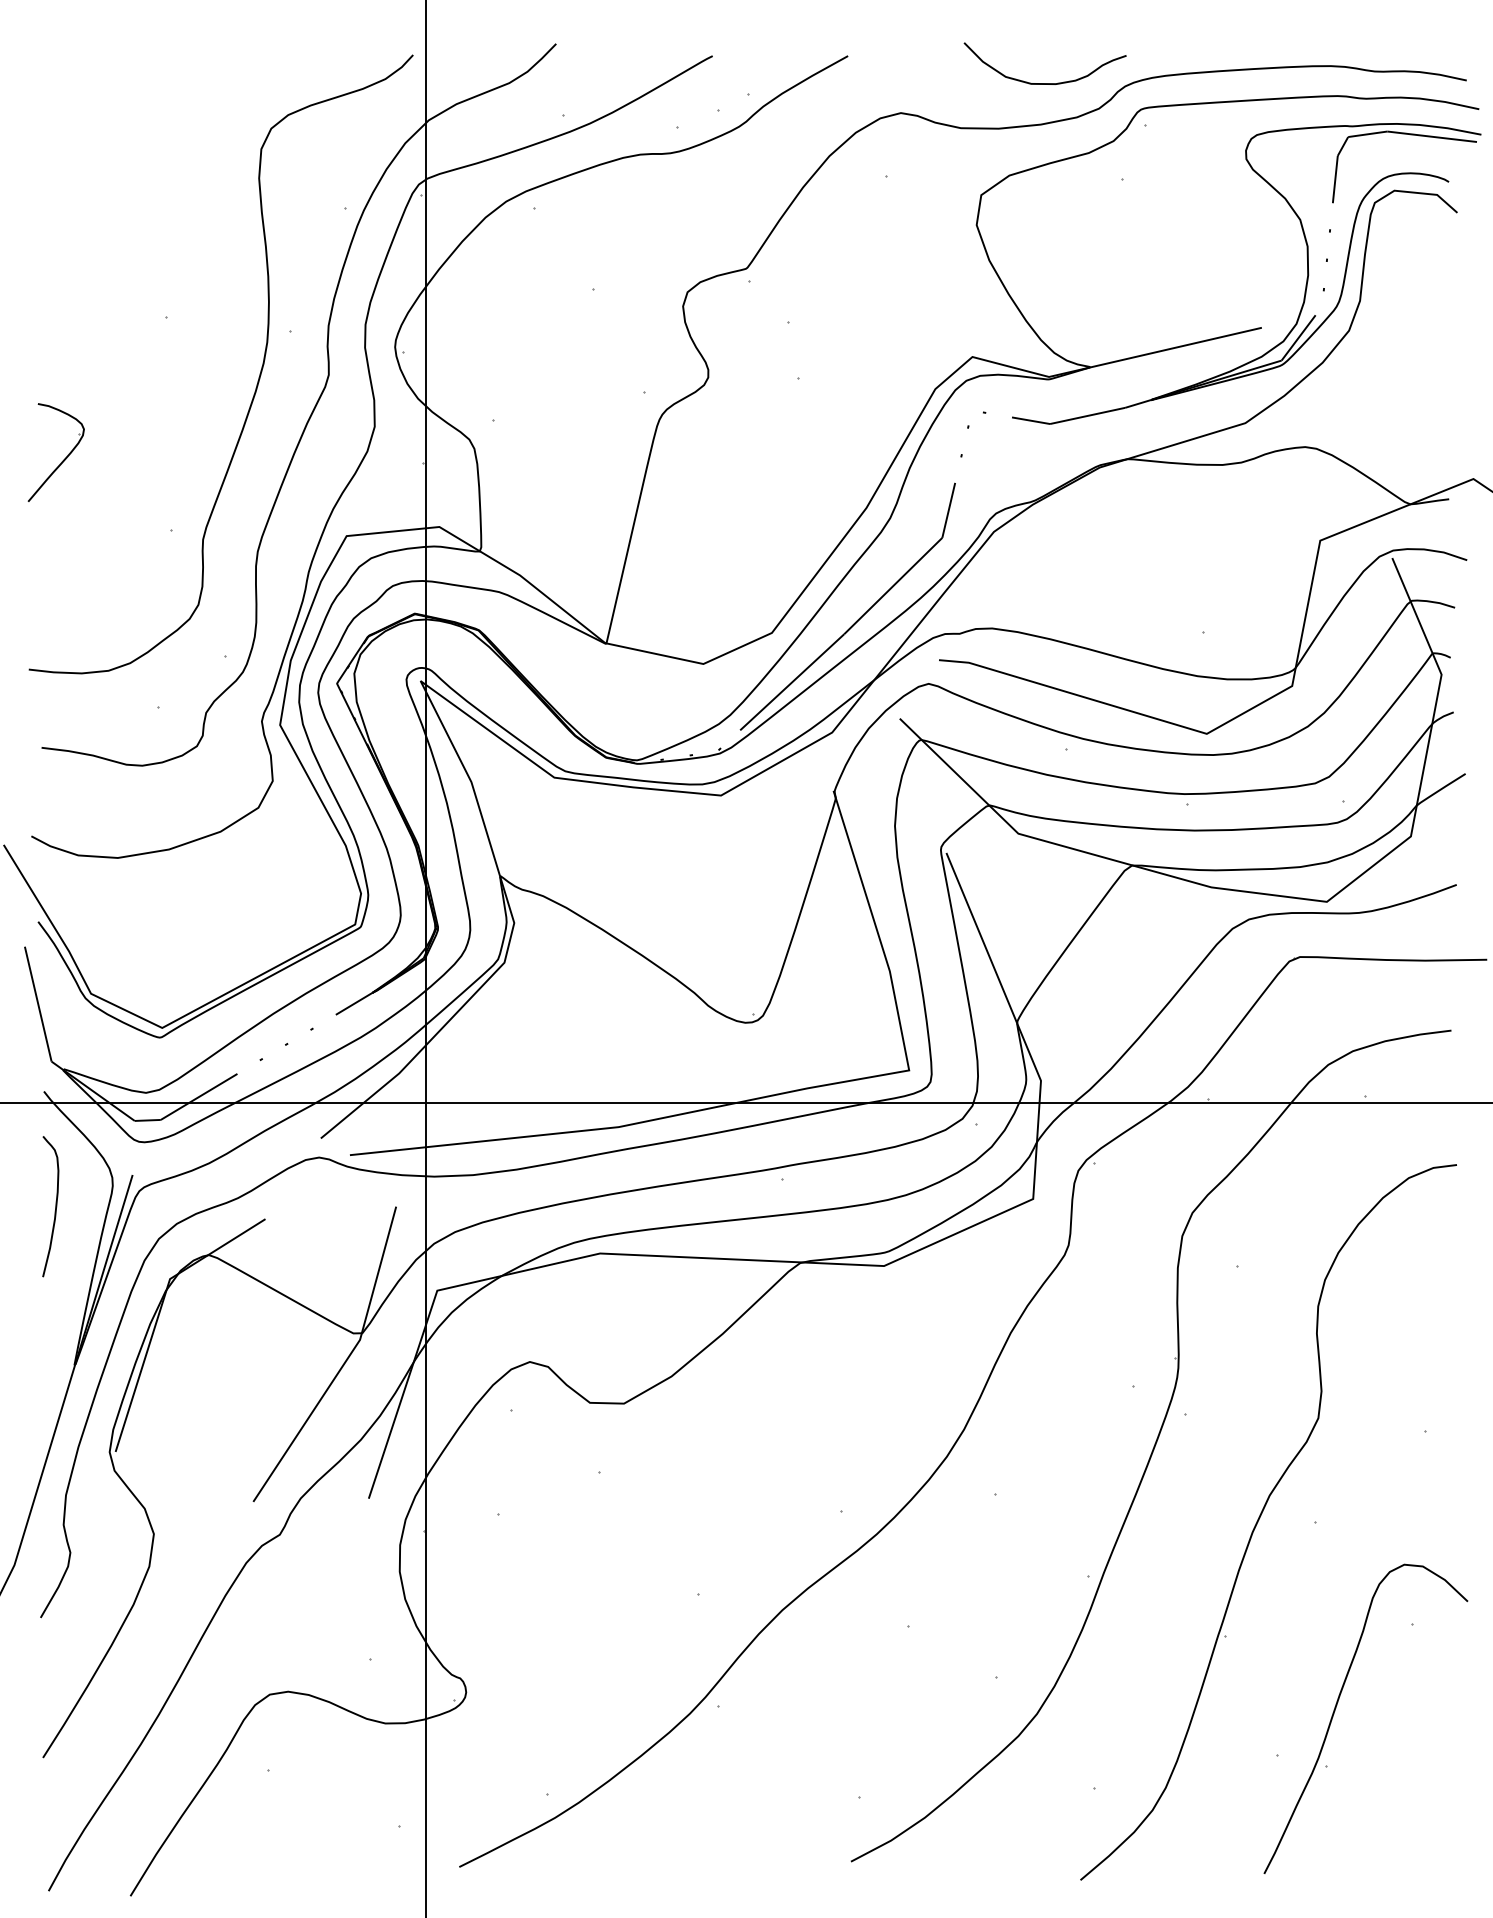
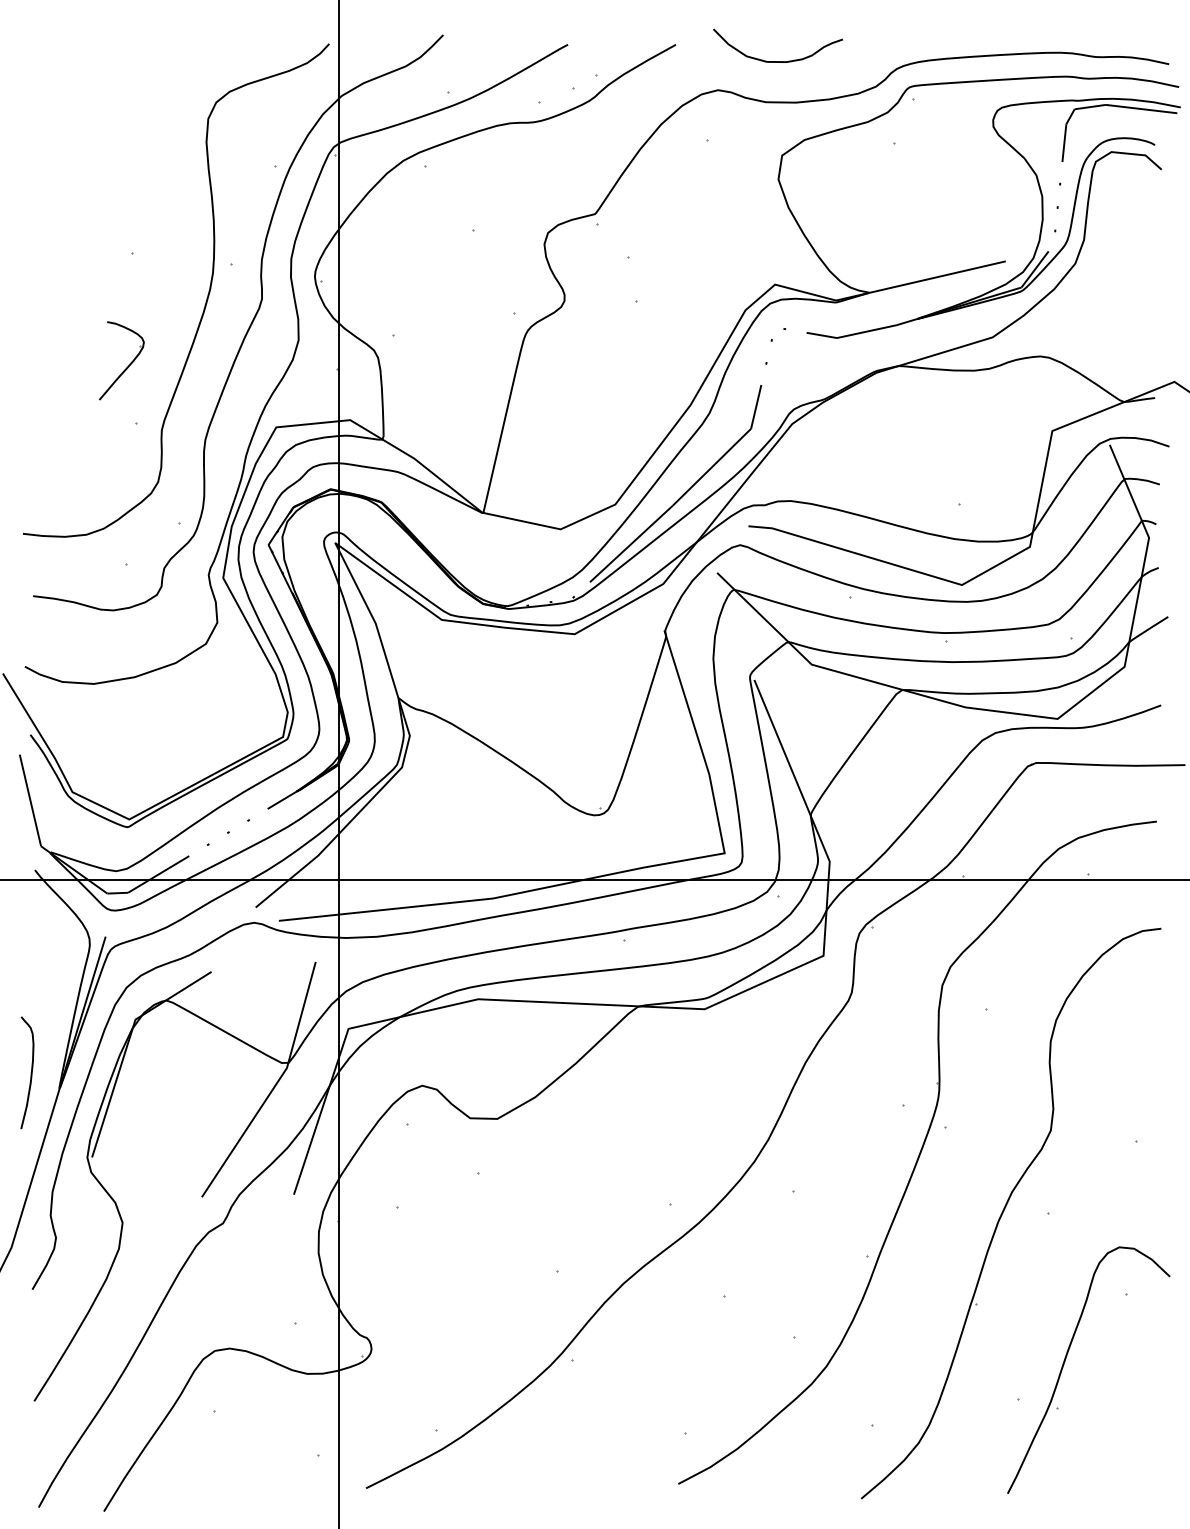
curve: (1044, 83) -> (777, 61), moved
part: (63, 459) -> (127, 366), moved
curve: (54, 1206) -> (30, 1072), moved

